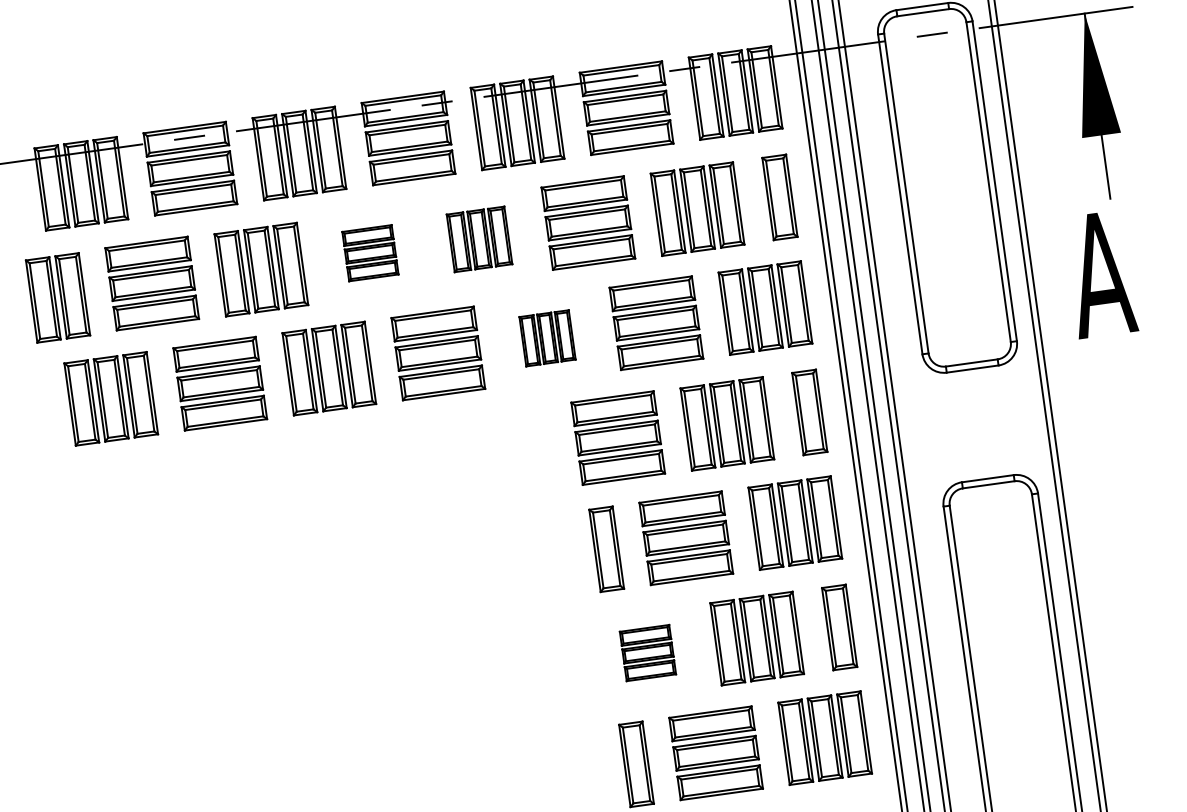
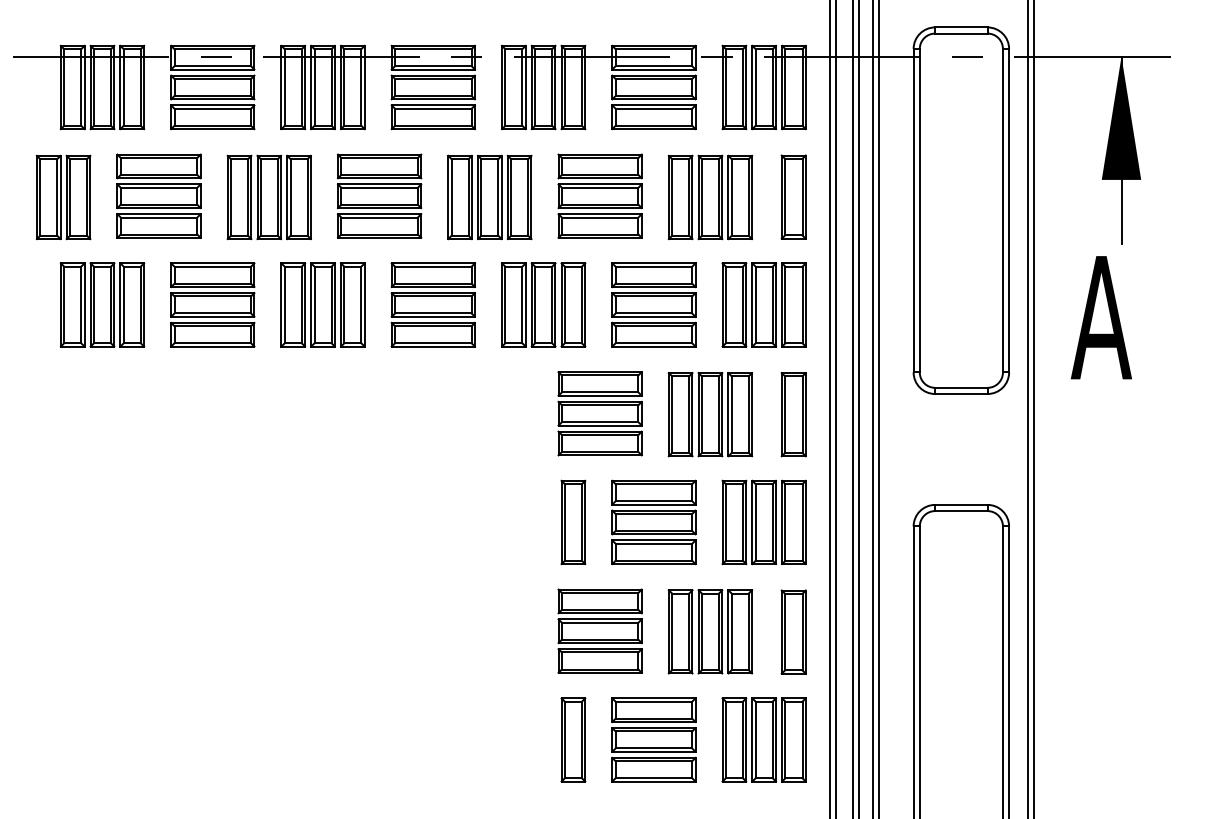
part: (479, 239) -> (489, 197), size x1.43
part: (370, 252) -> (379, 195), size x1.67
part: (547, 337) -> (543, 304), size x1.67
part: (647, 652) -> (599, 630), size x1.67

